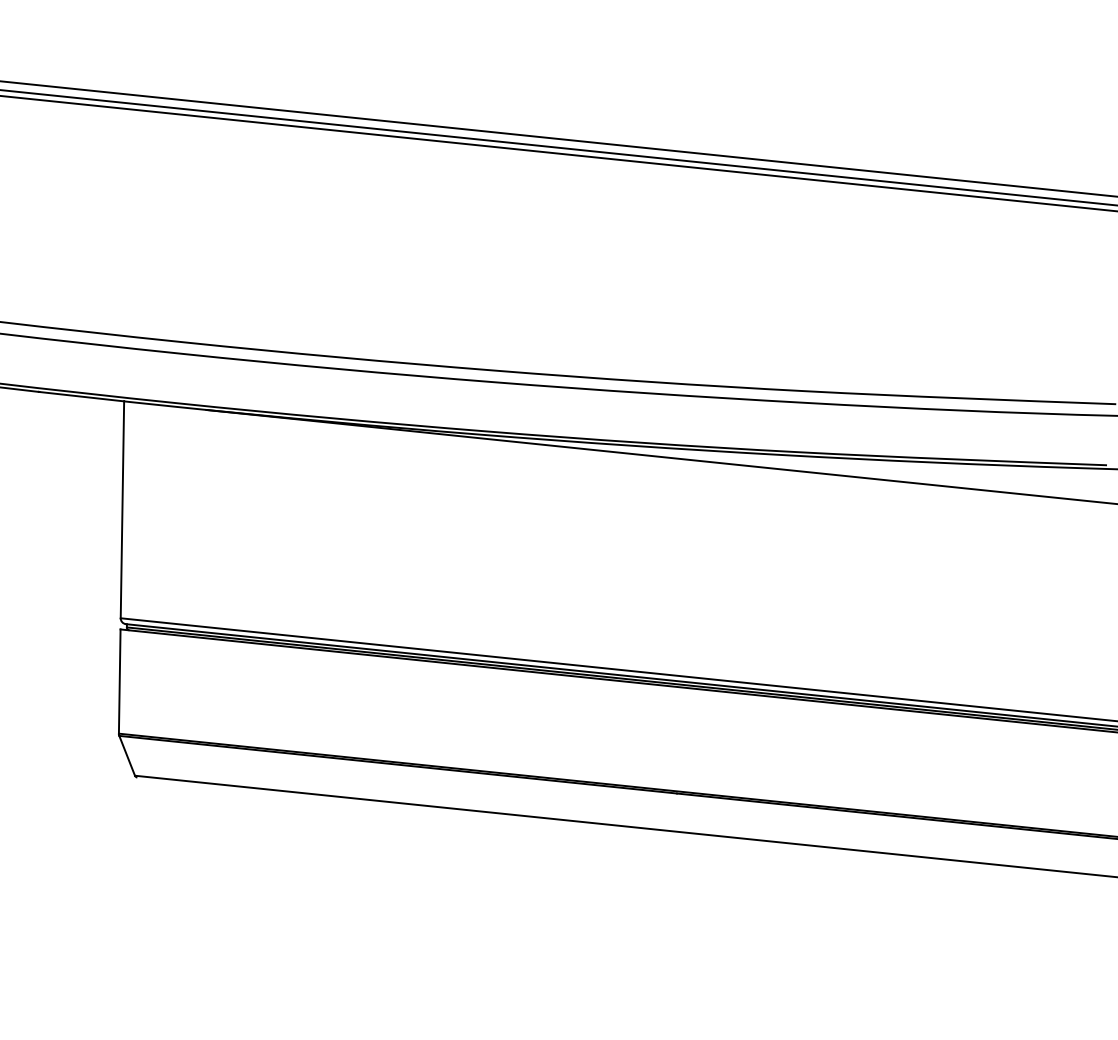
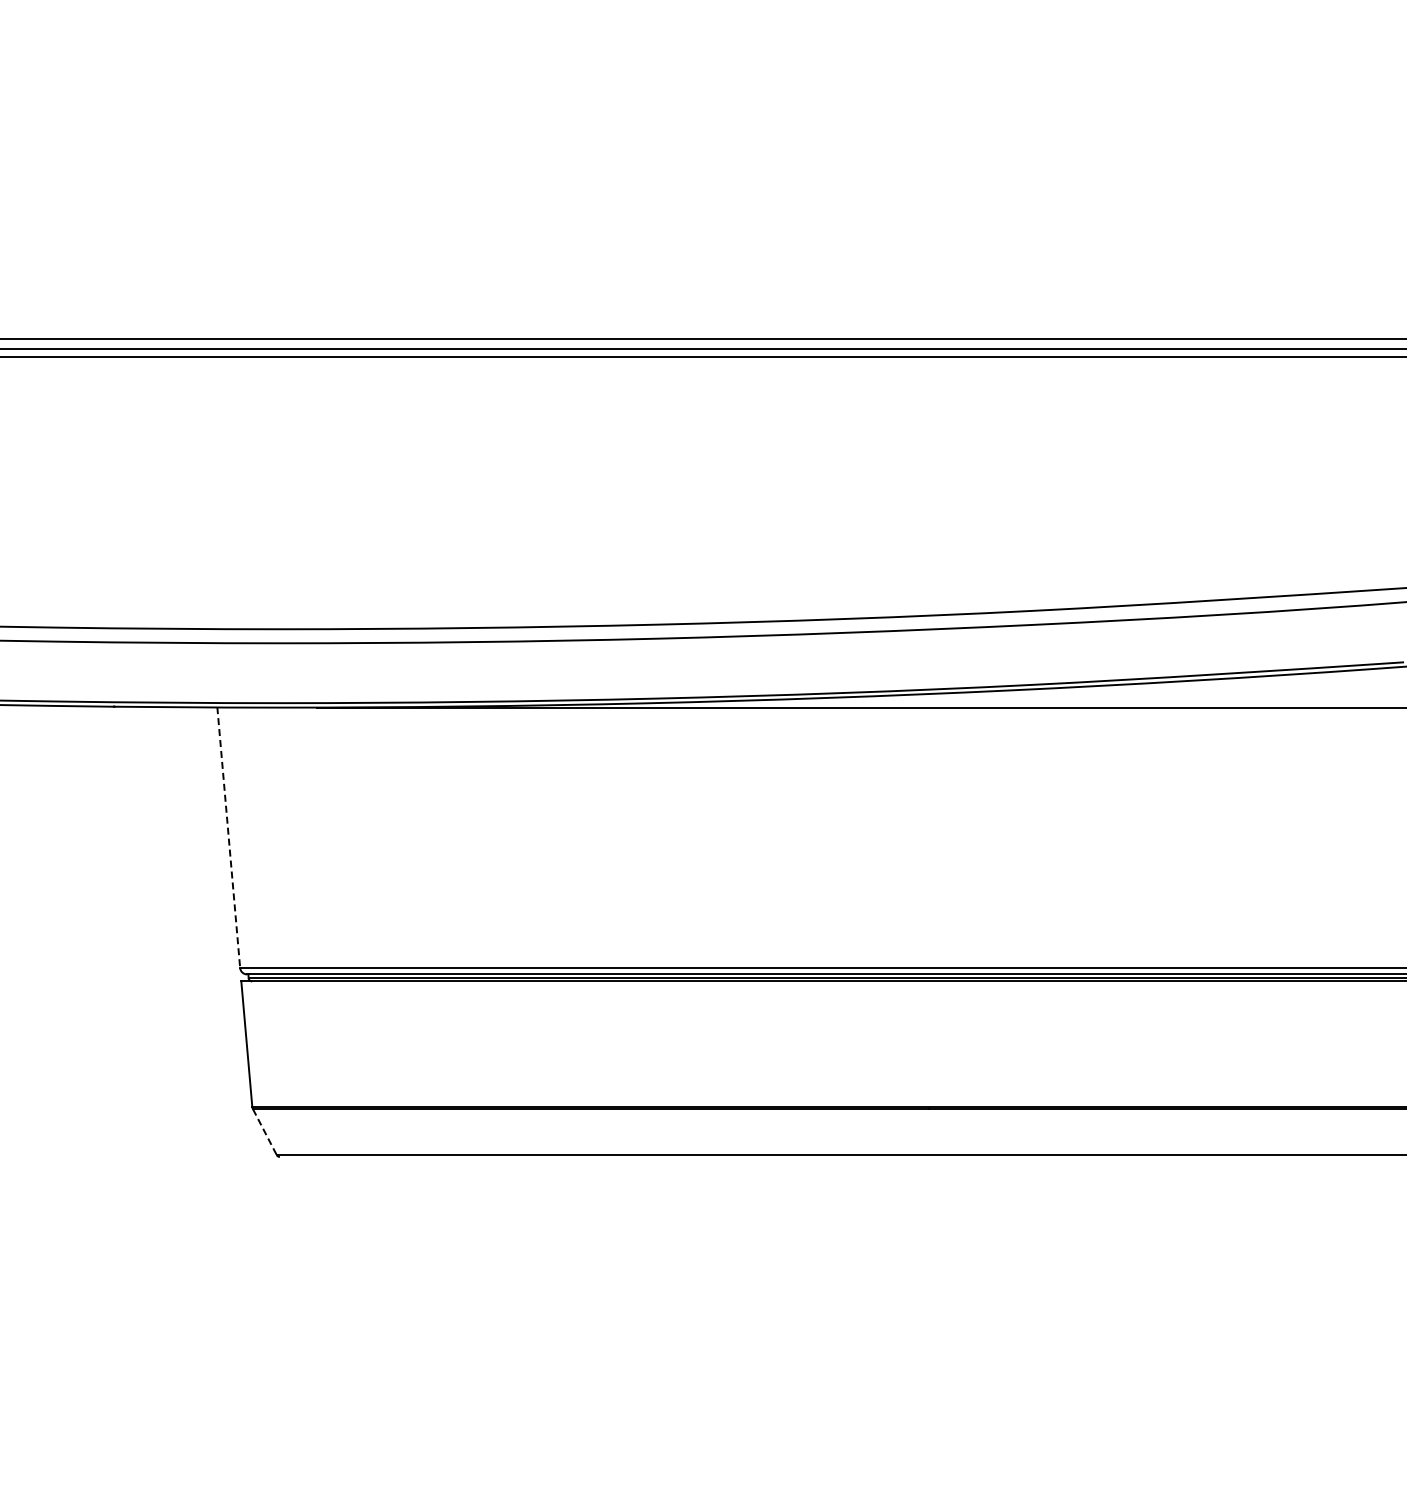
line: (122, 509) -> (228, 837), solid -> dashed
line: (126, 756) -> (264, 1132), solid -> dashed

